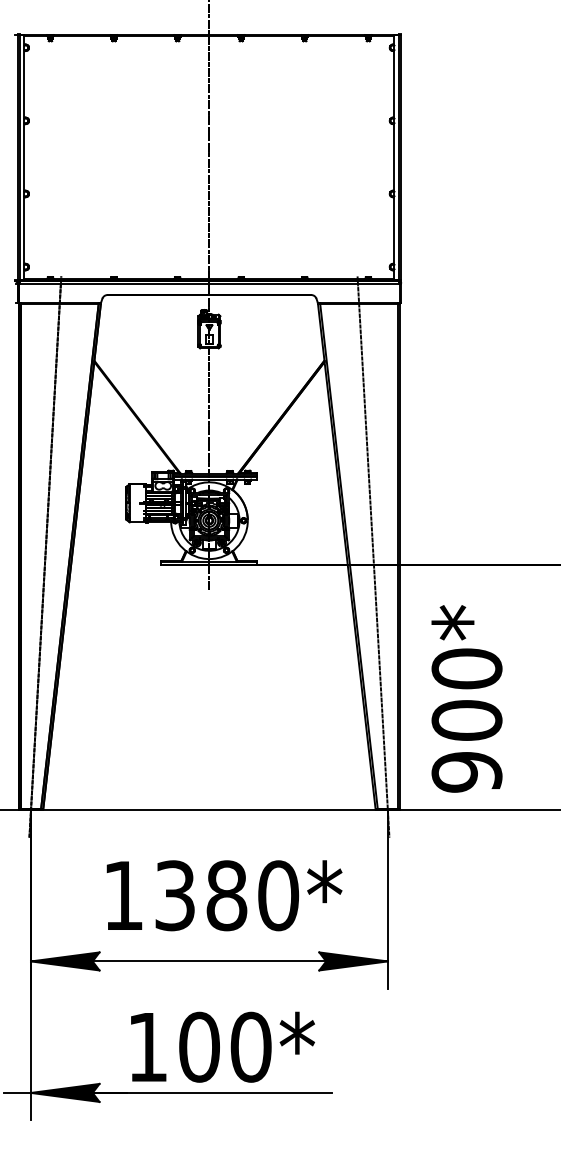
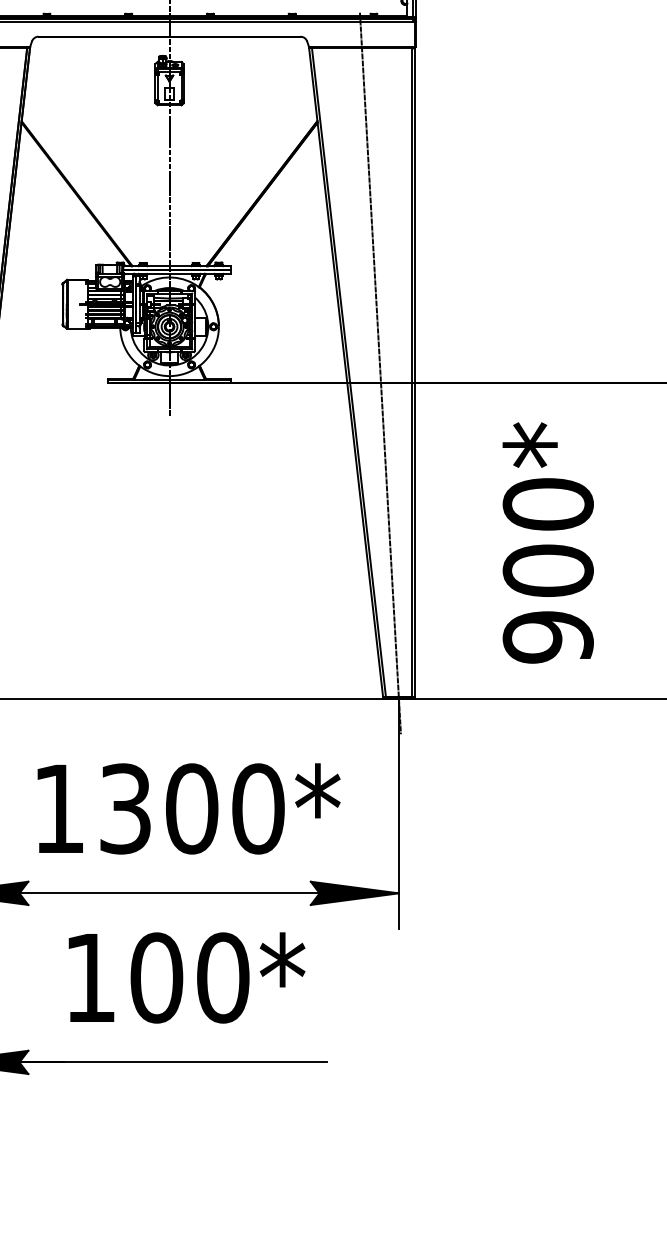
text: (466, 698) -> (547, 542), moved
text: (226, 895) -> (191, 808), 1380* -> 1300*
text: (222, 1046) -> (186, 976), moved

